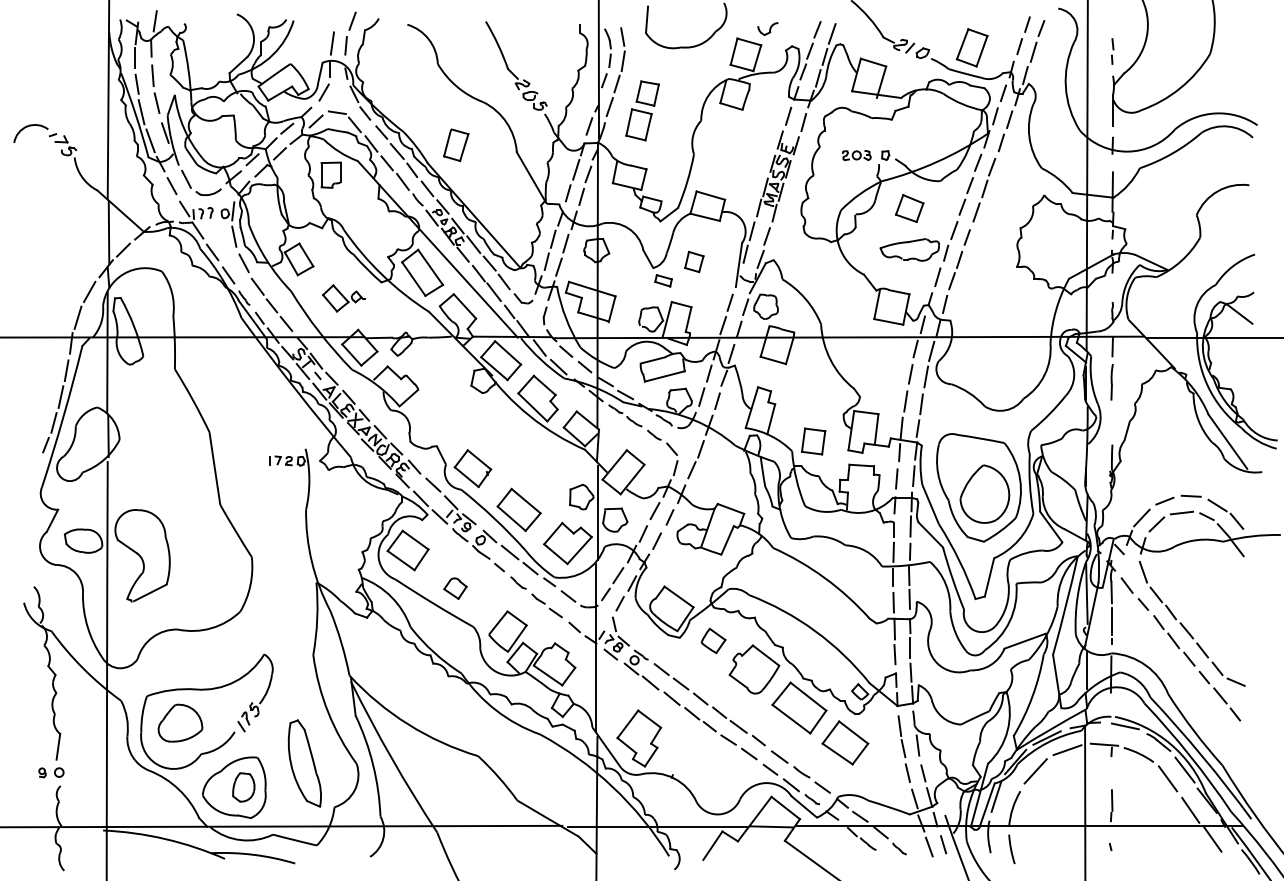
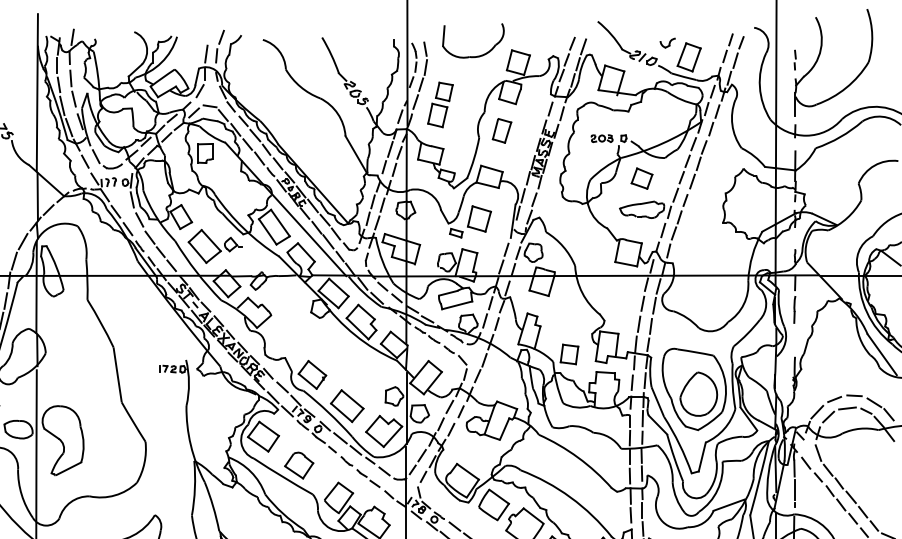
part: (767, 28) -> (667, 42), moved
part: (456, 145) -> (502, 131), moved
part: (694, 261) -> (479, 218), size x1.67
part: (343, 298) -> (214, 246), size x1.67
part: (455, 588) -> (299, 465), size x1.67
part: (713, 640) -> (493, 504), size x1.67

